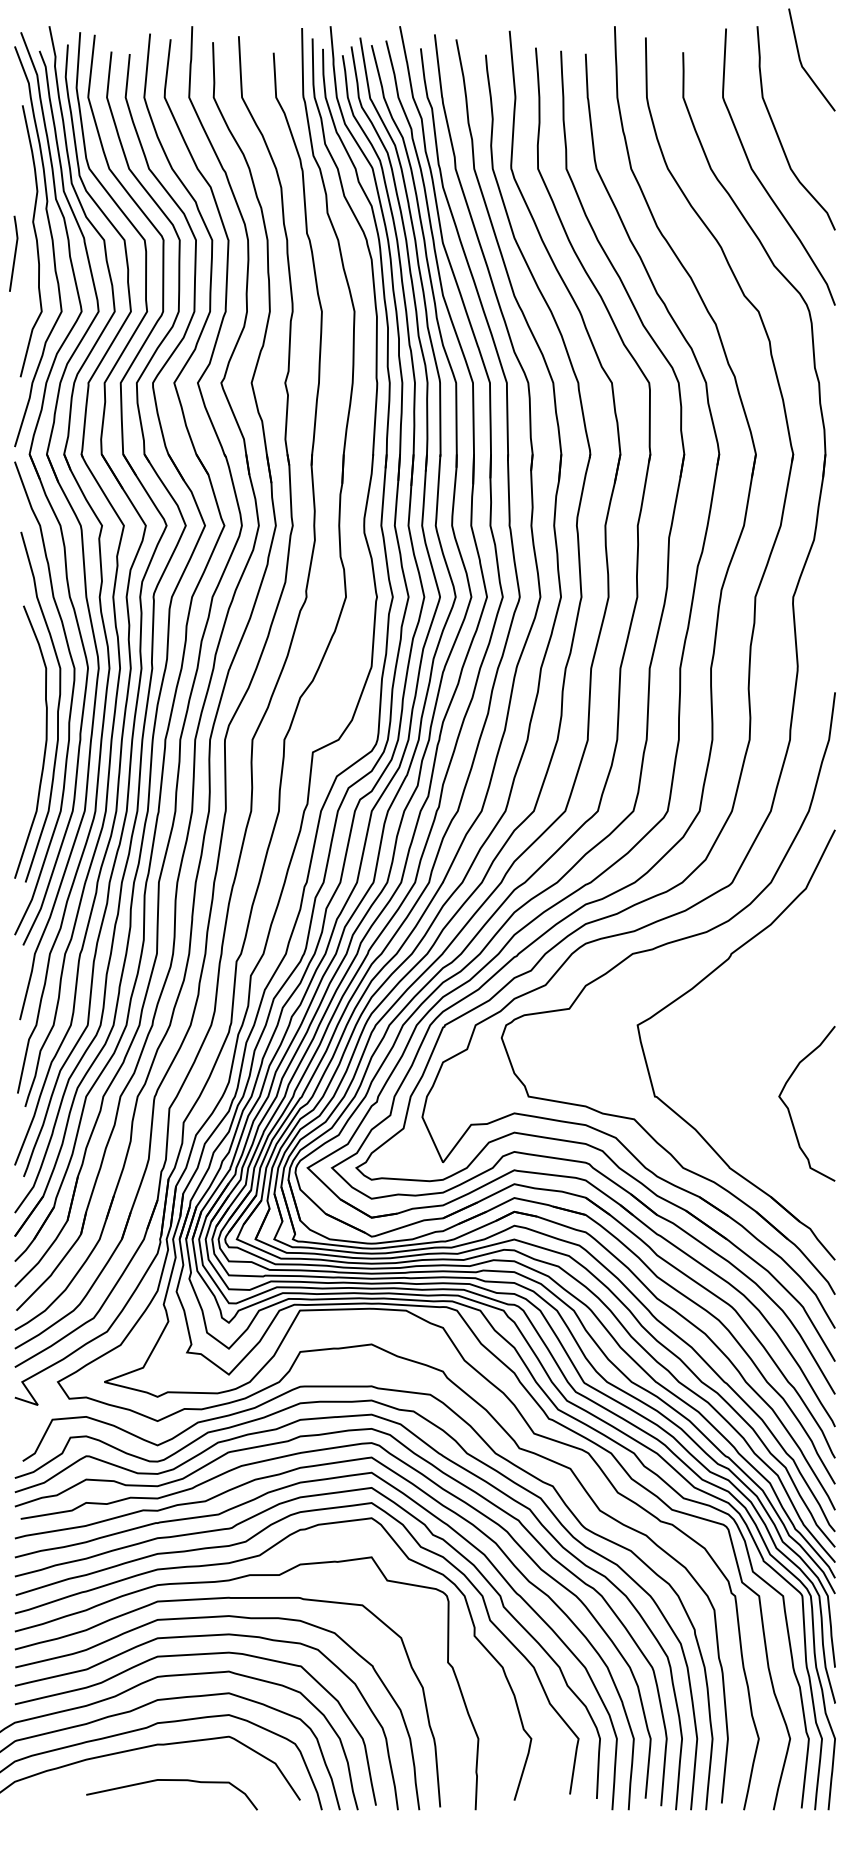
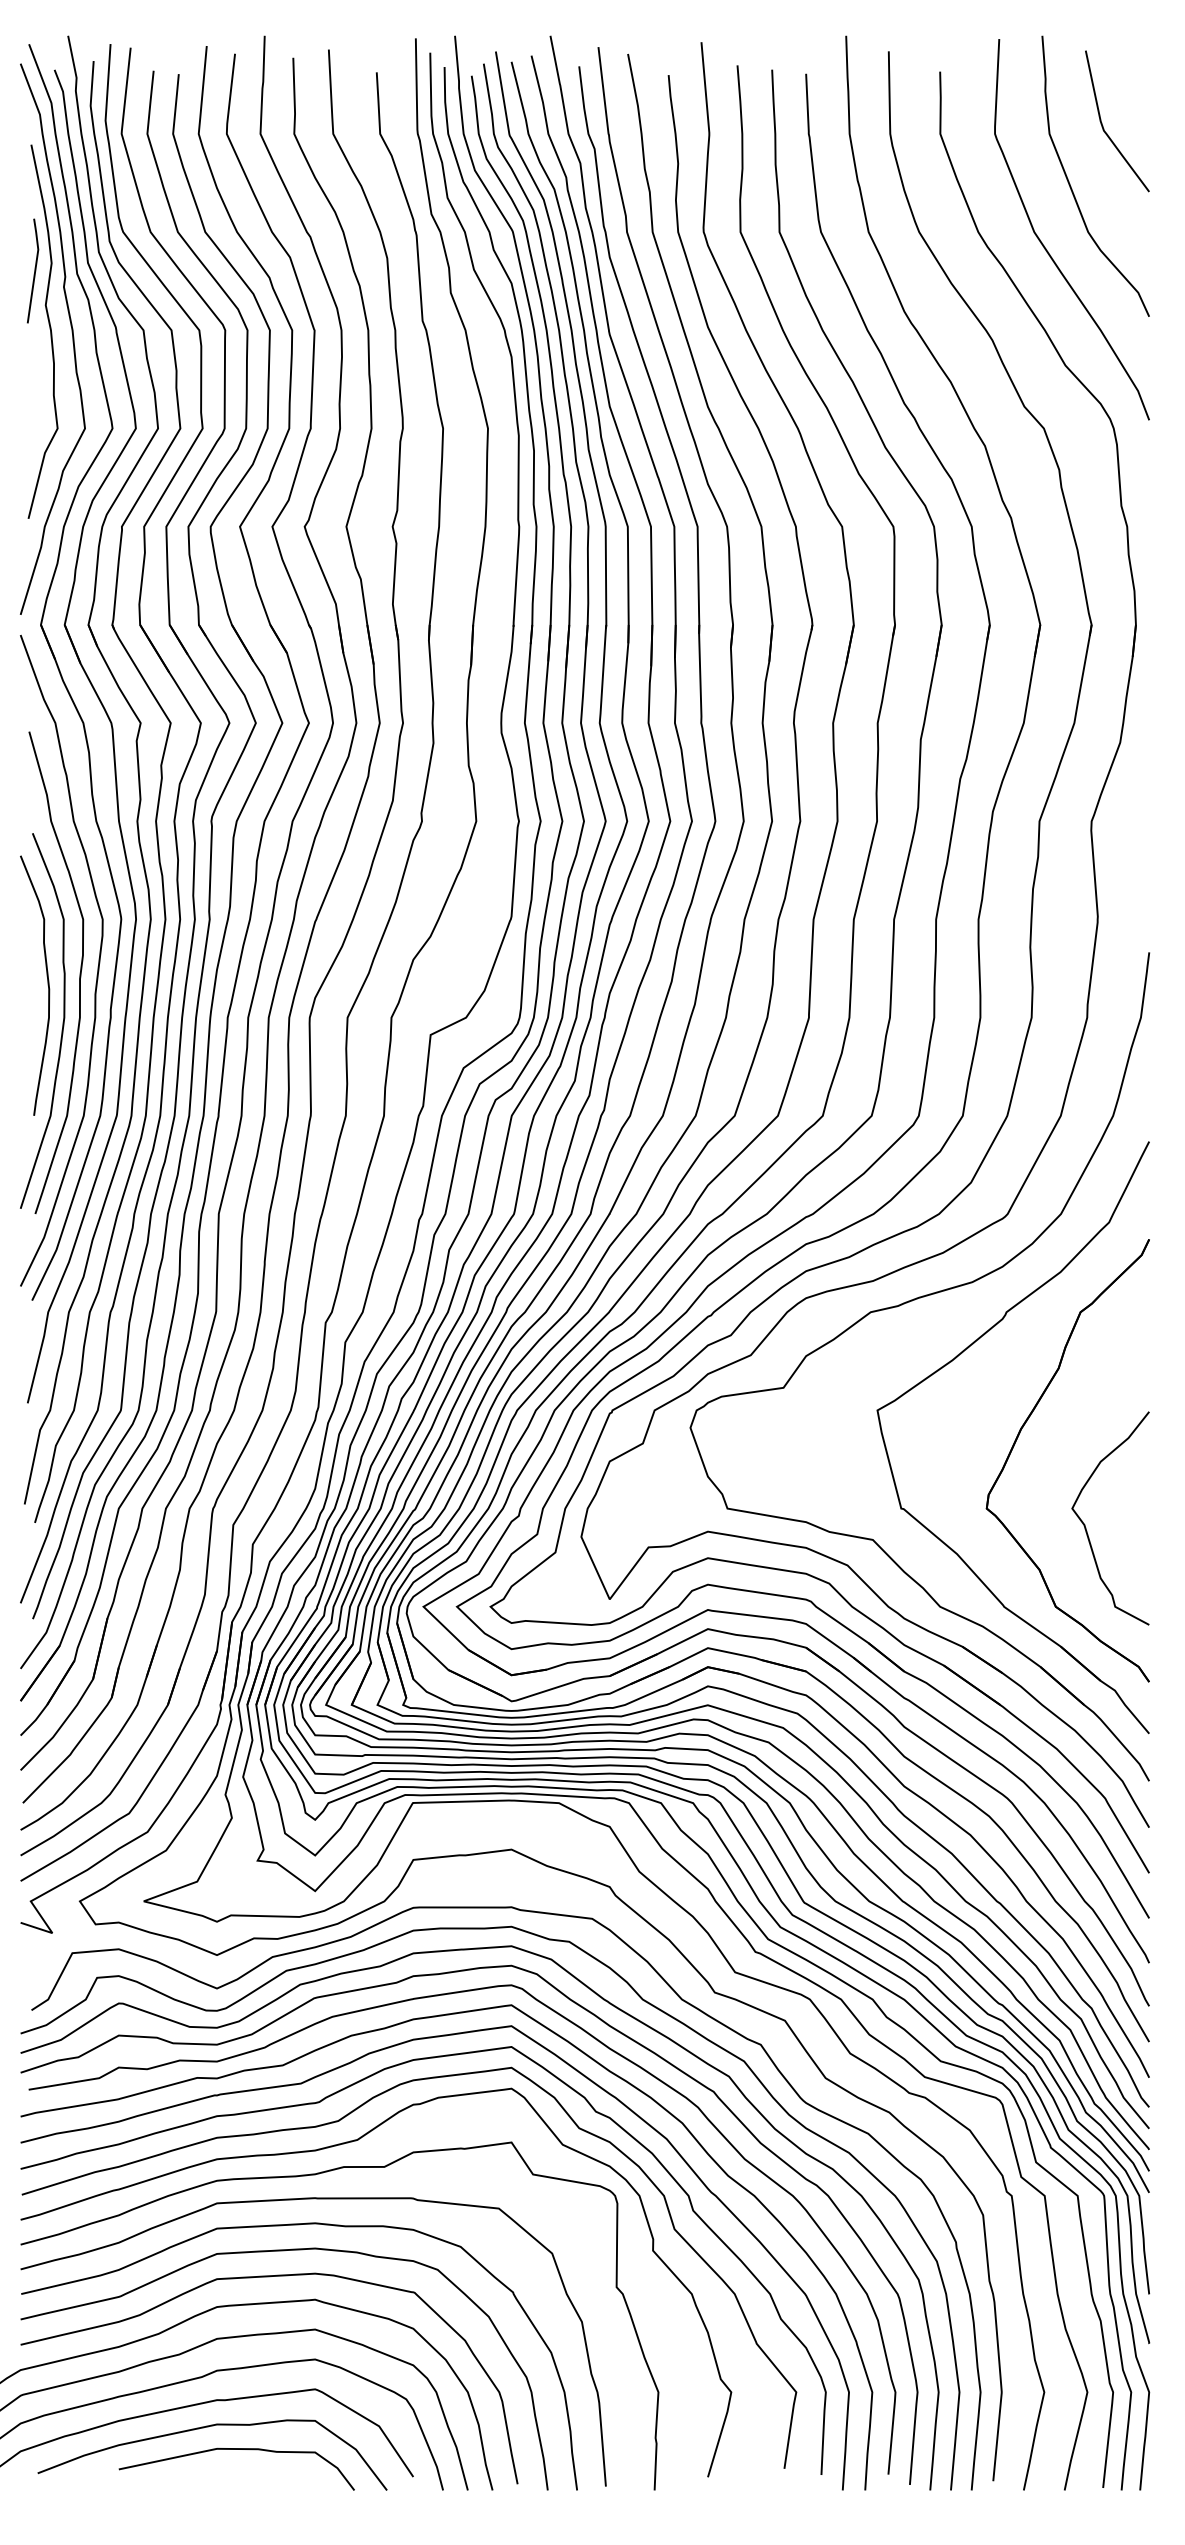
curve: (801, 63) -> (1103, 125), moved
line: (14, 253) -> (34, 270), moved
curve: (34, 716) -> (47, 985), added
part: (740, 1043) -> (1019, 1435), added
curve: (151, 1764) -> (208, 2427), added

